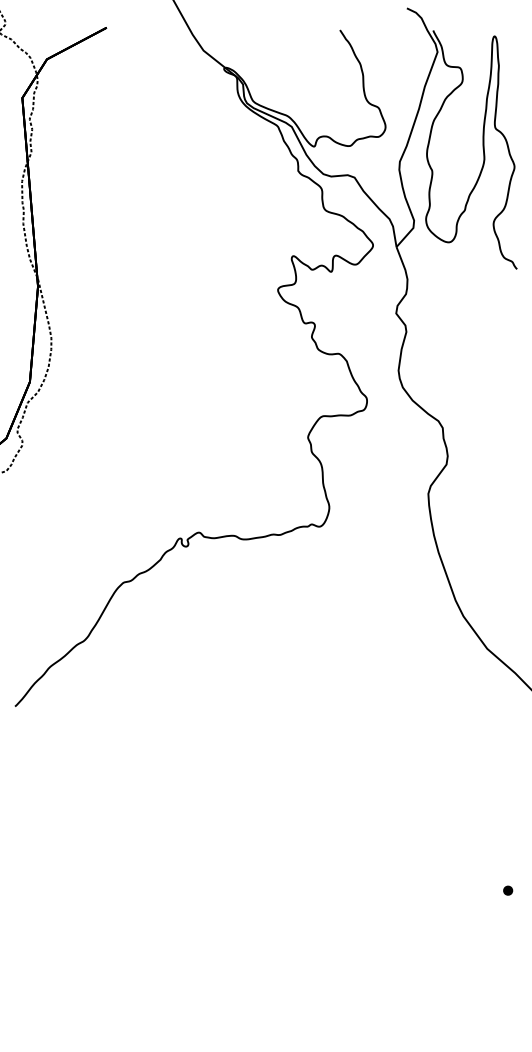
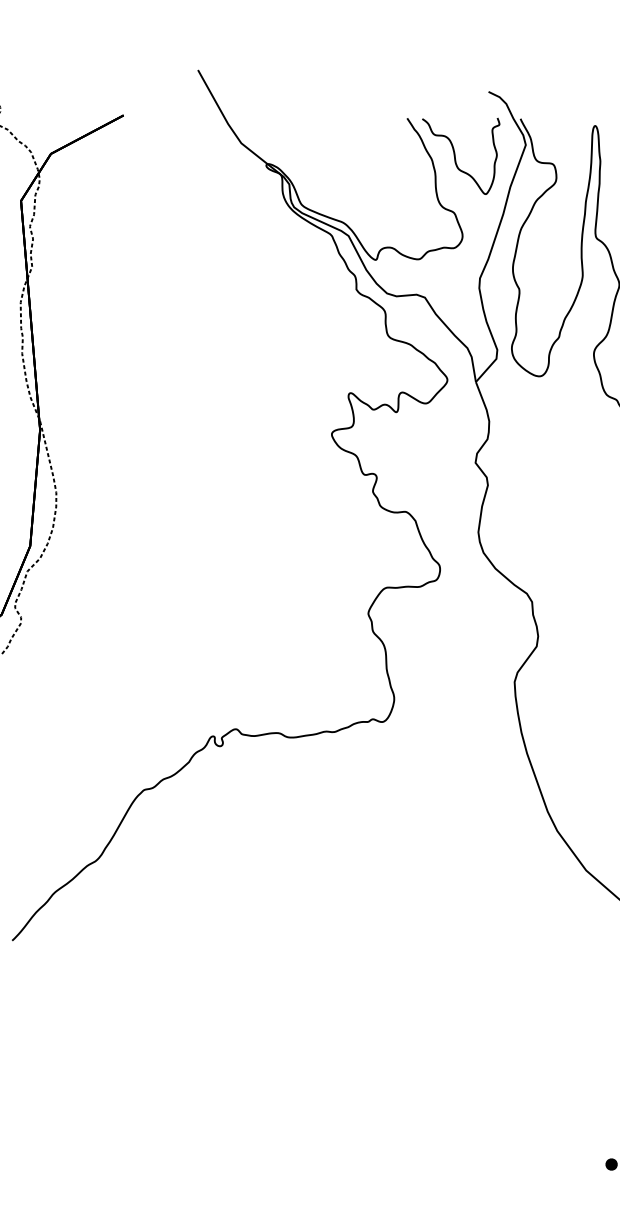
curve: (380, 61) -> (456, 156), added

